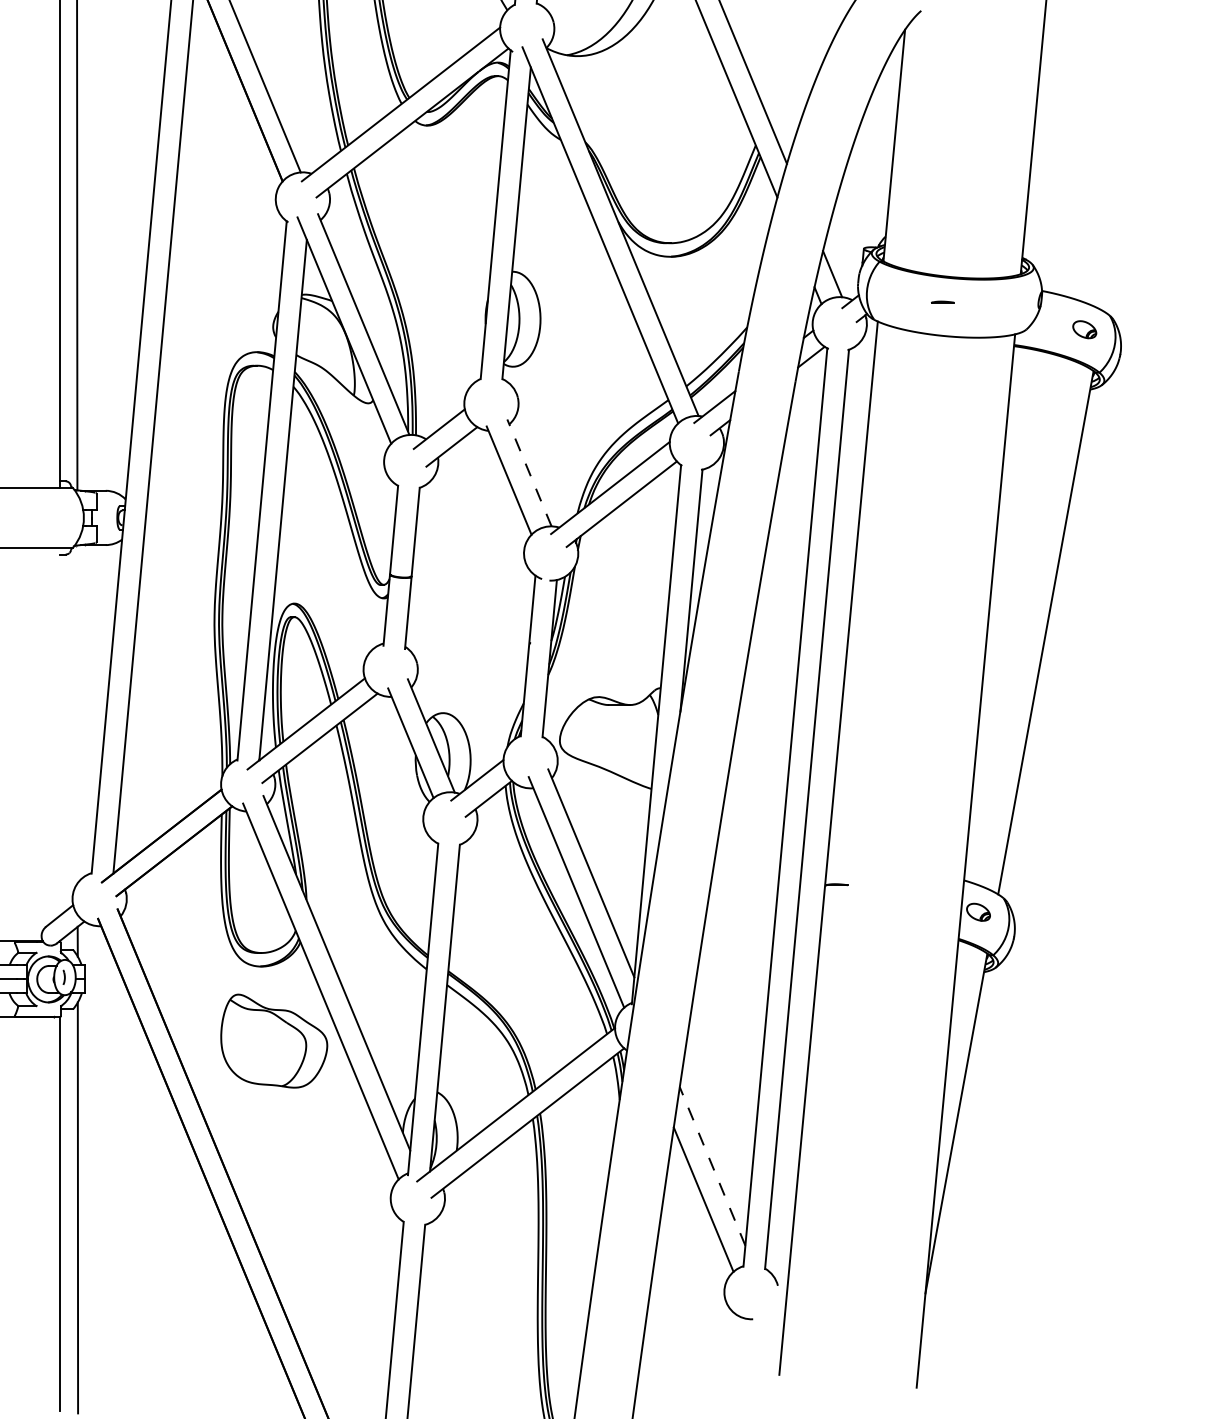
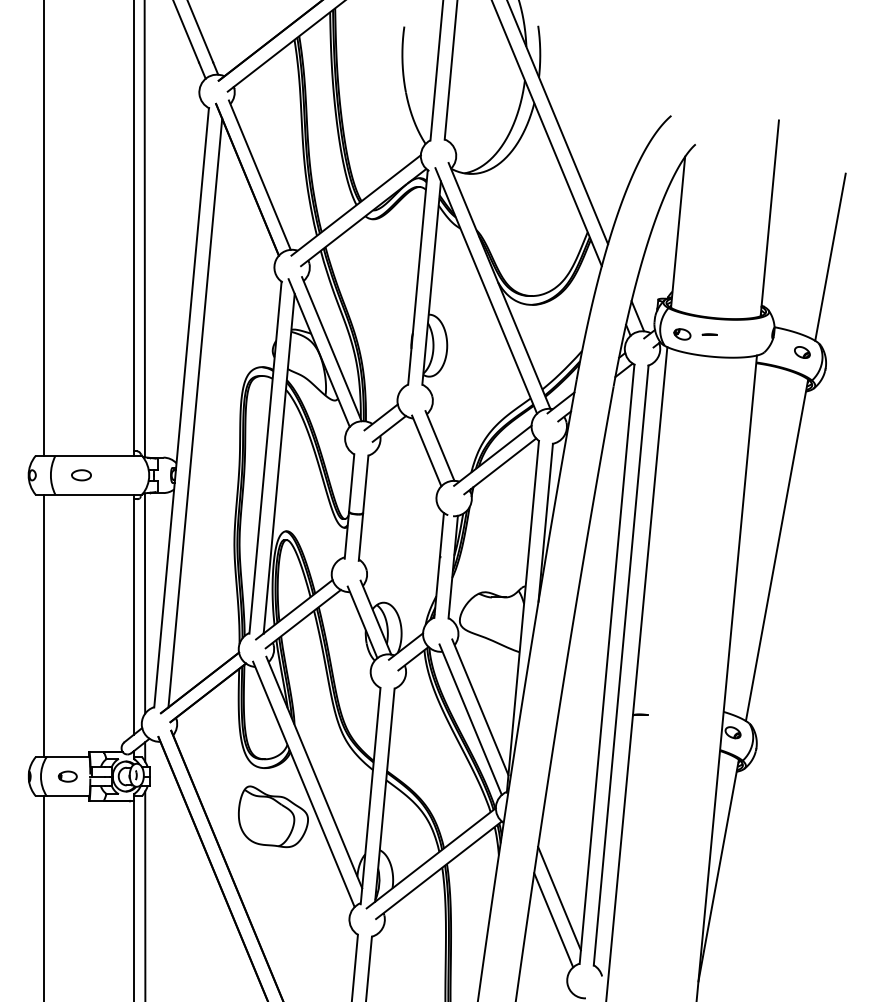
line: (1127, 182) -> (830, 256), added
part: (901, 302) -> (682, 334), added
line: (530, 472) -> (440, 445), dashed -> solid
line: (76, 714) -> (144, 603), added
line: (59, 731) -> (133, 614), added
line: (712, 1166) -> (559, 898), dashed -> solid

